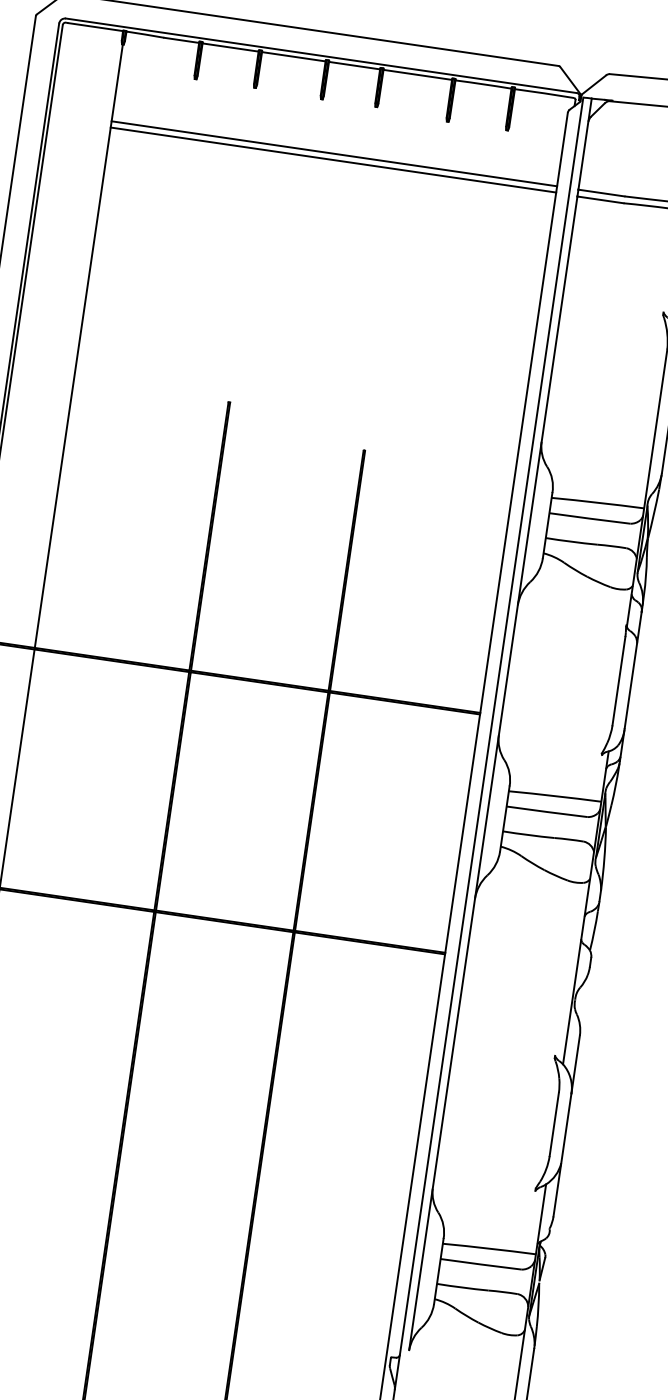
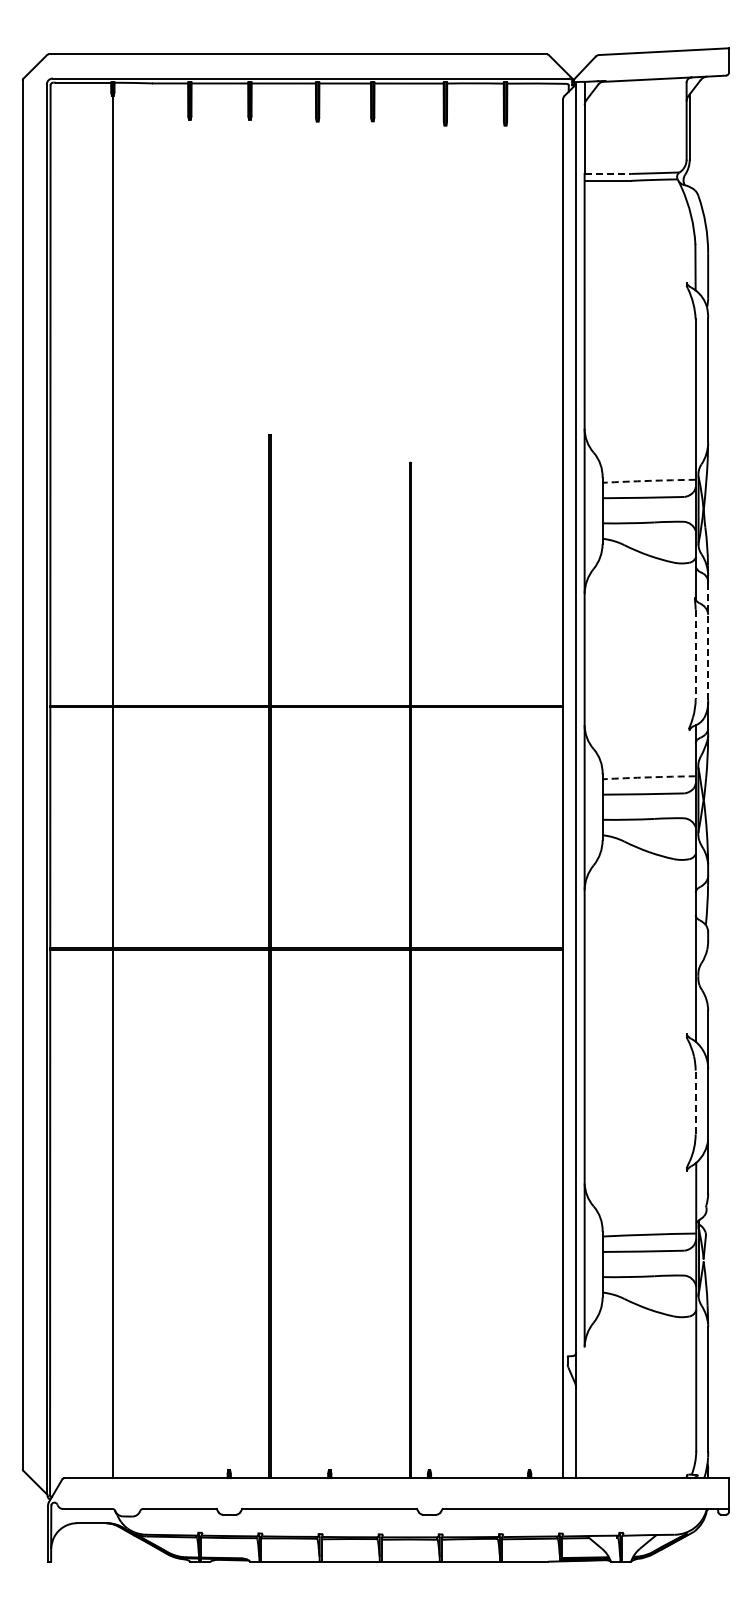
line: (333, 153) -> (337, 173), removed
line: (333, 159) -> (337, 179), removed
line: (602, 192) -> (608, 173), solid -> dashed
arc: (598, 502) -> (649, 480), solid -> dashed
line: (633, 670) -> (708, 641), solid -> dashed
line: (618, 681) -> (695, 654), solid -> dashed
arc: (555, 796) -> (649, 777), solid -> dashed
line: (554, 1124) -> (695, 1102), solid -> dashed

